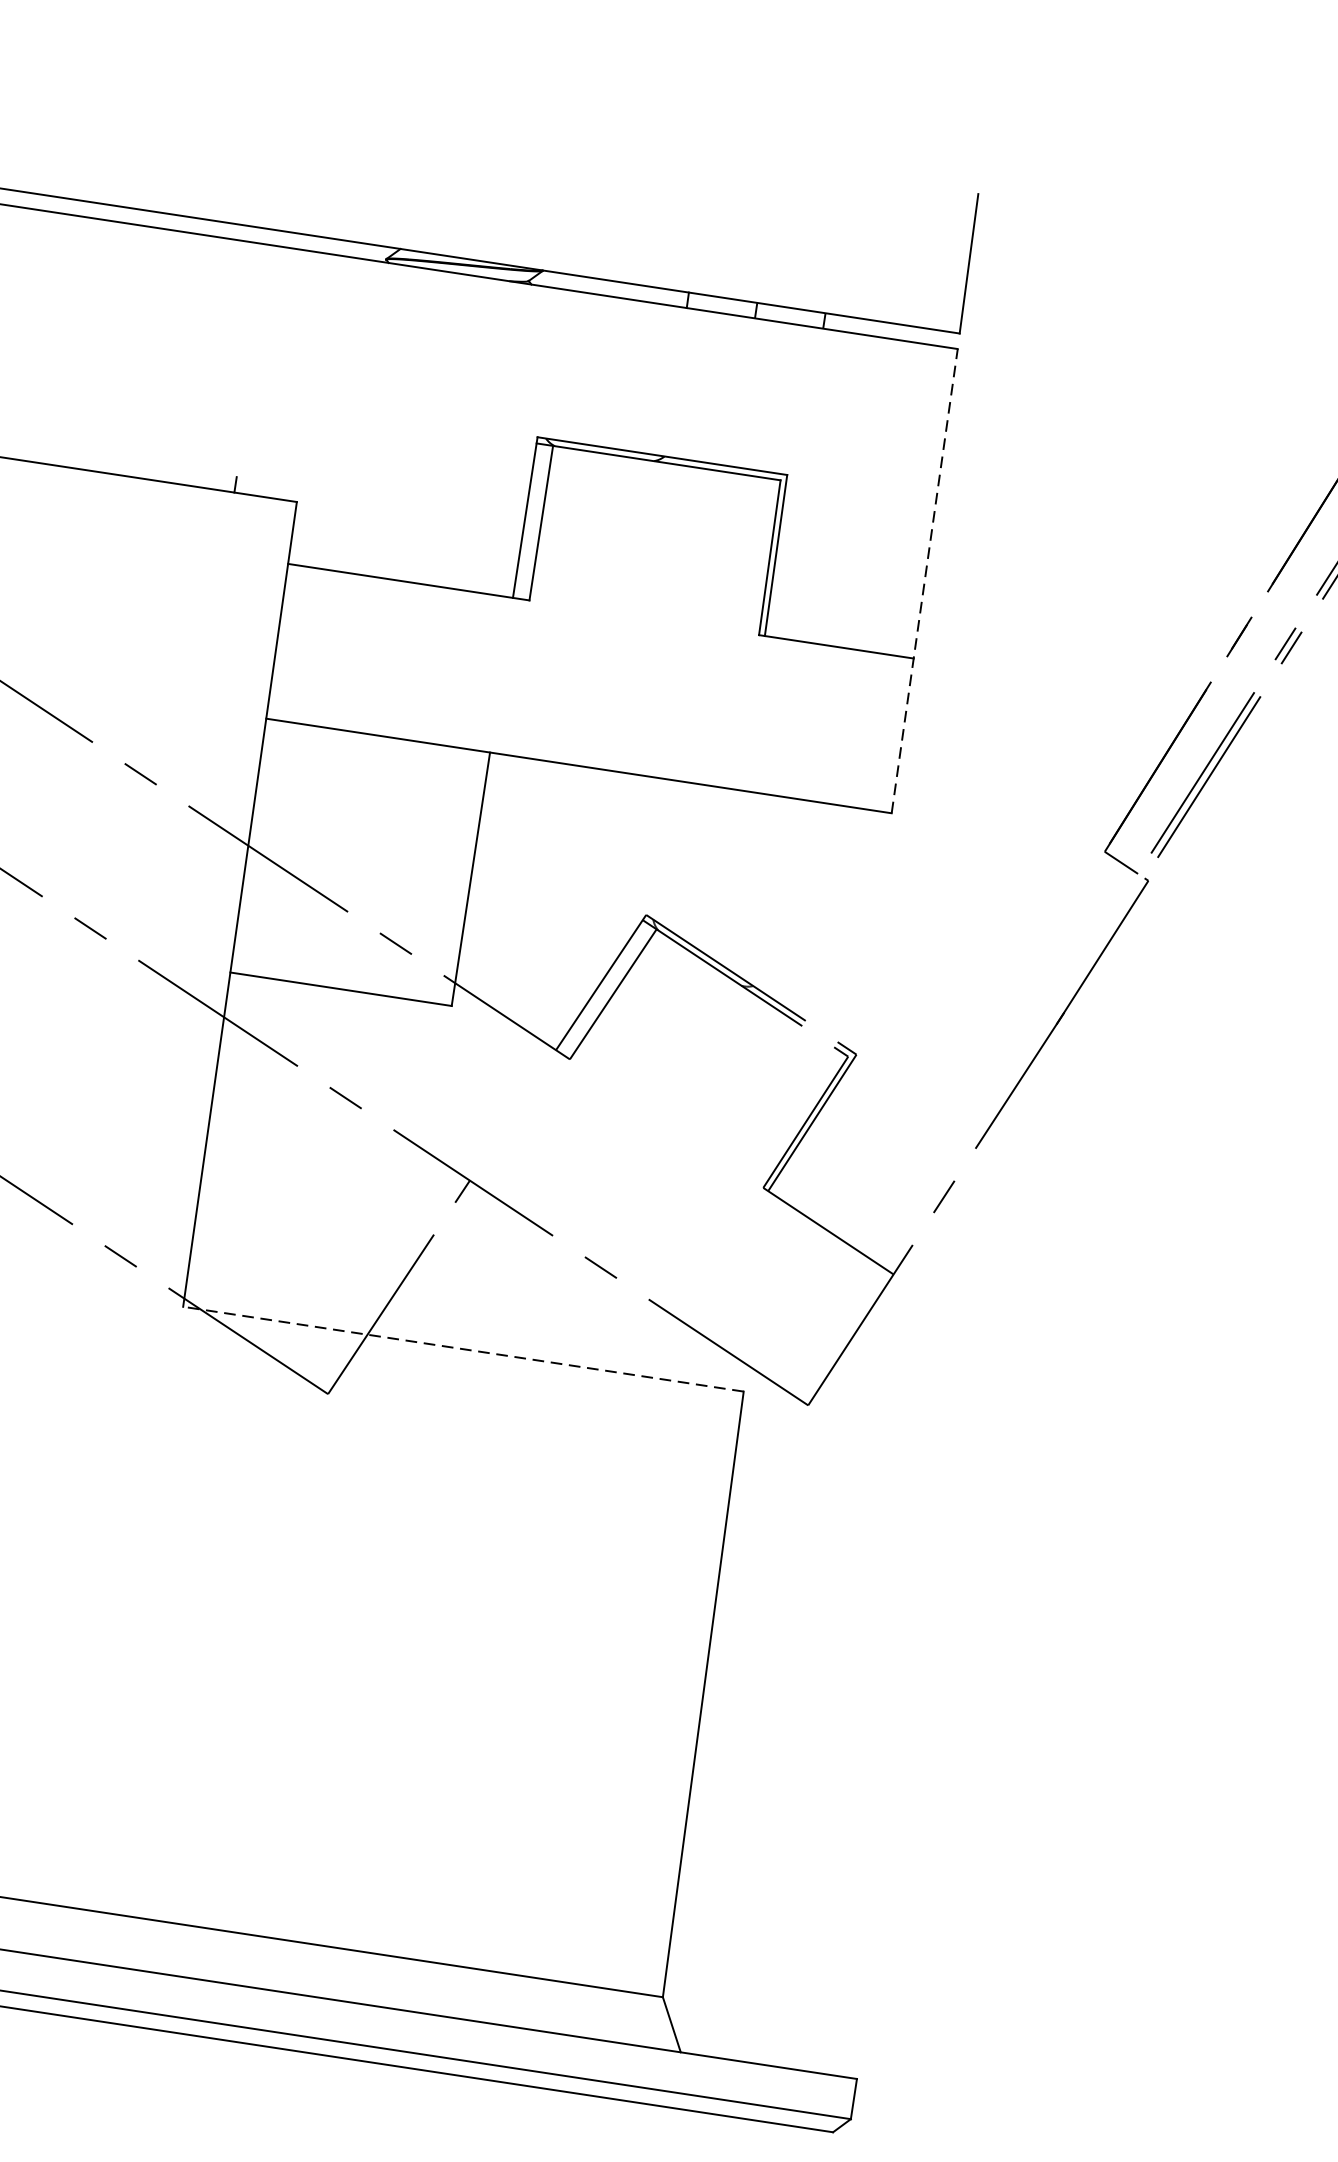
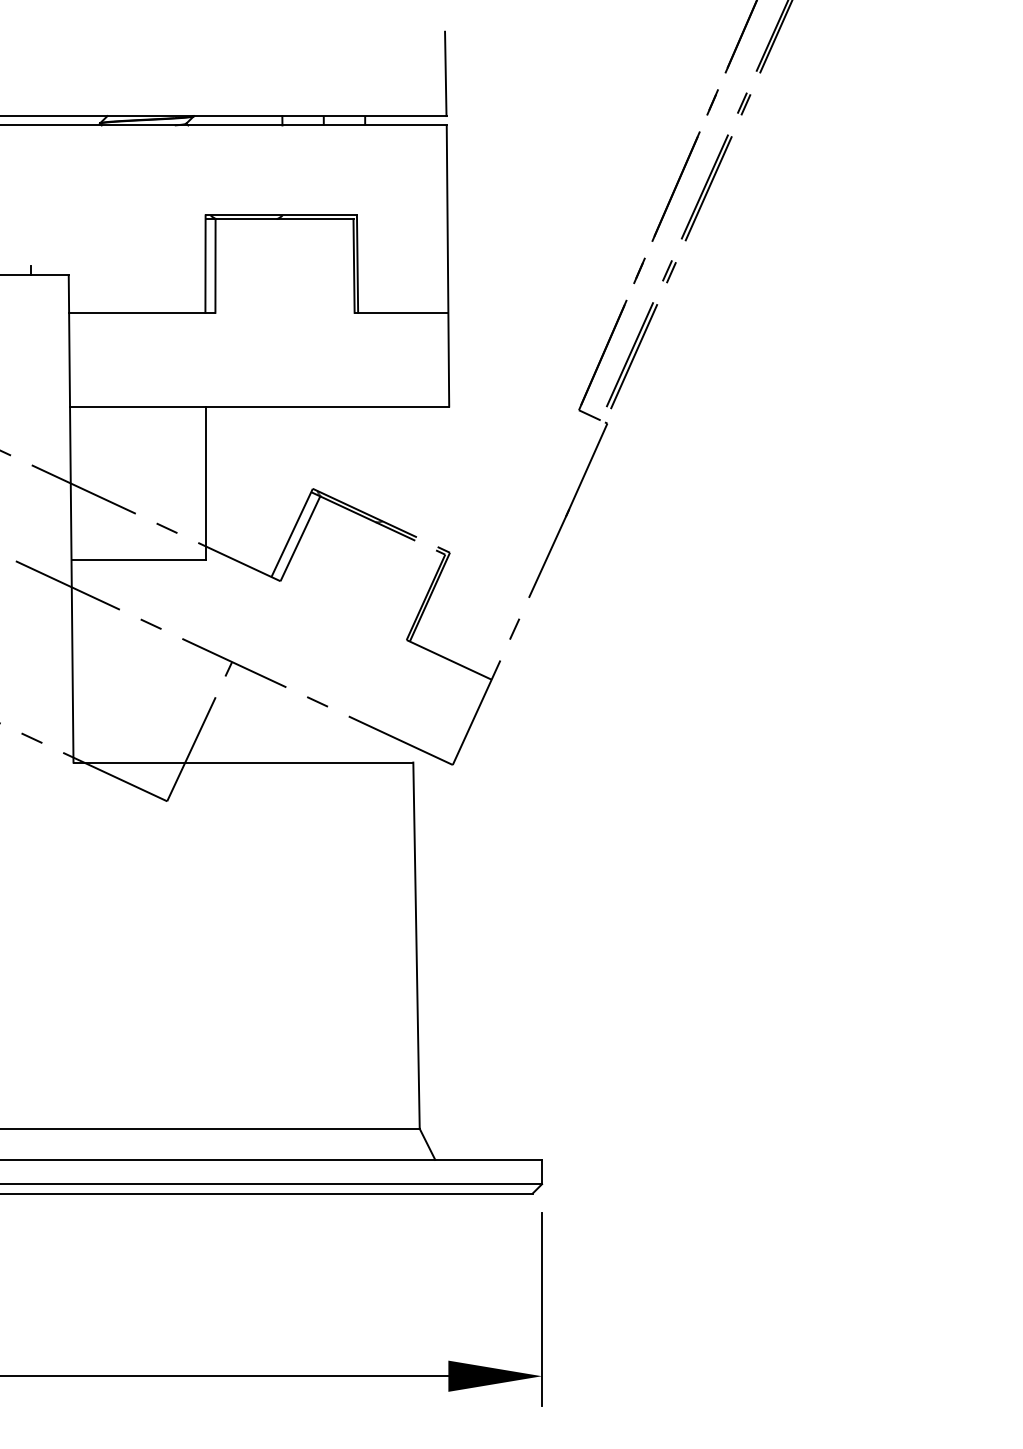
line: (923, 581) -> (447, 266), dashed -> solid
line: (463, 1349) -> (243, 762), dashed -> solid

